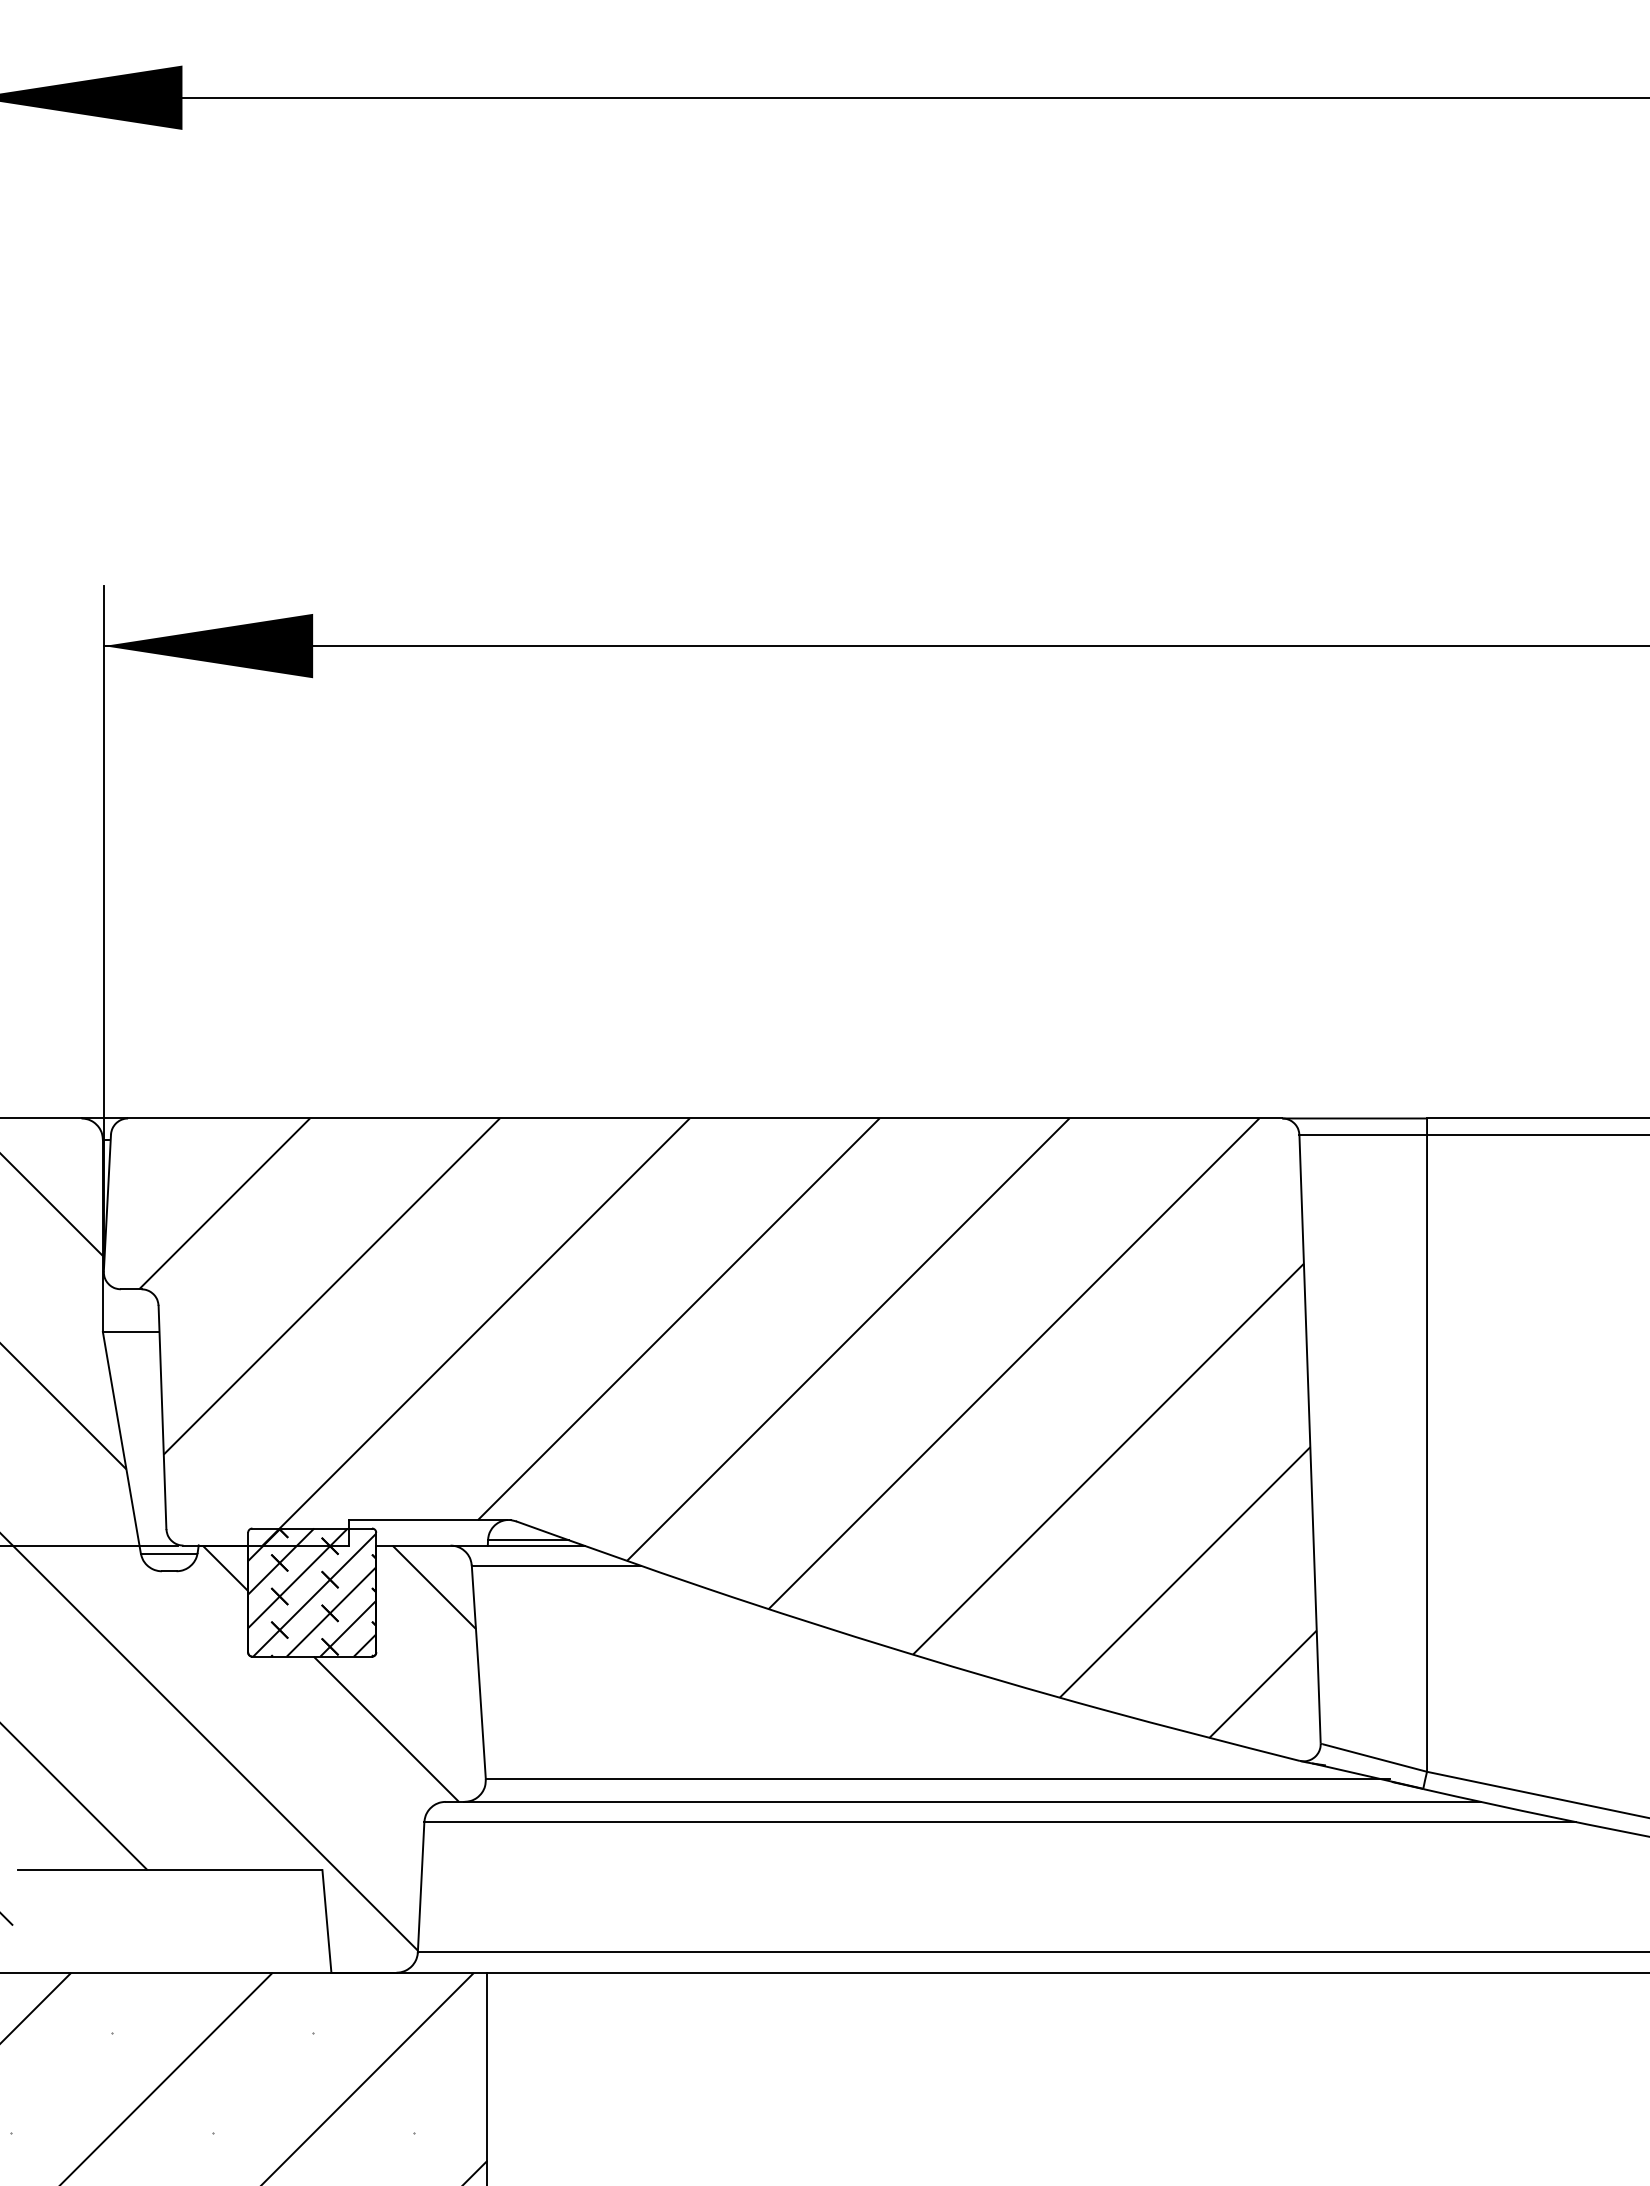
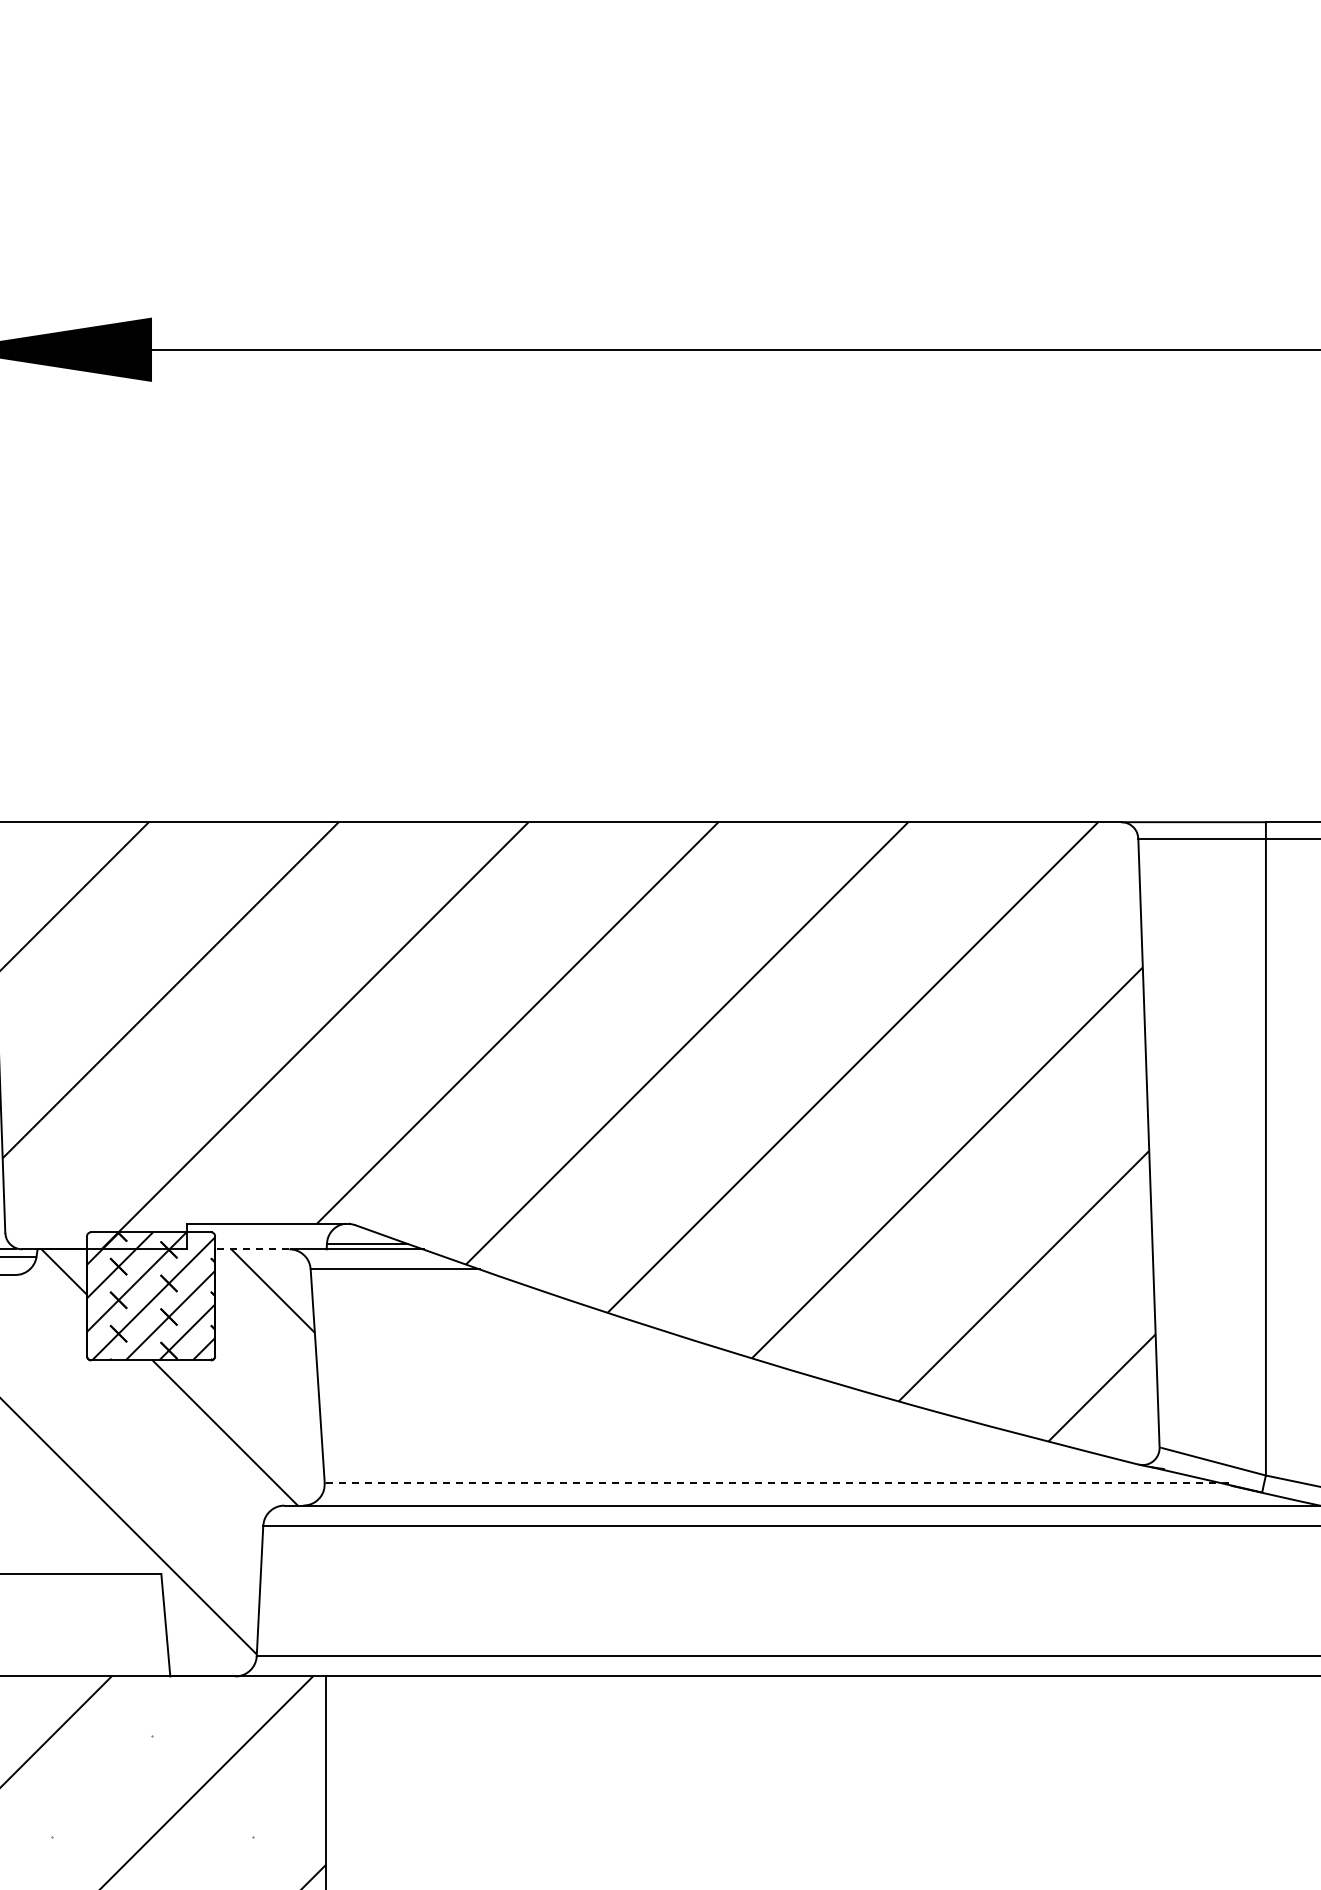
line: (412, 1545) -> (251, 1249), solid -> dashed
line: (937, 1779) -> (776, 1483), solid -> dashed

